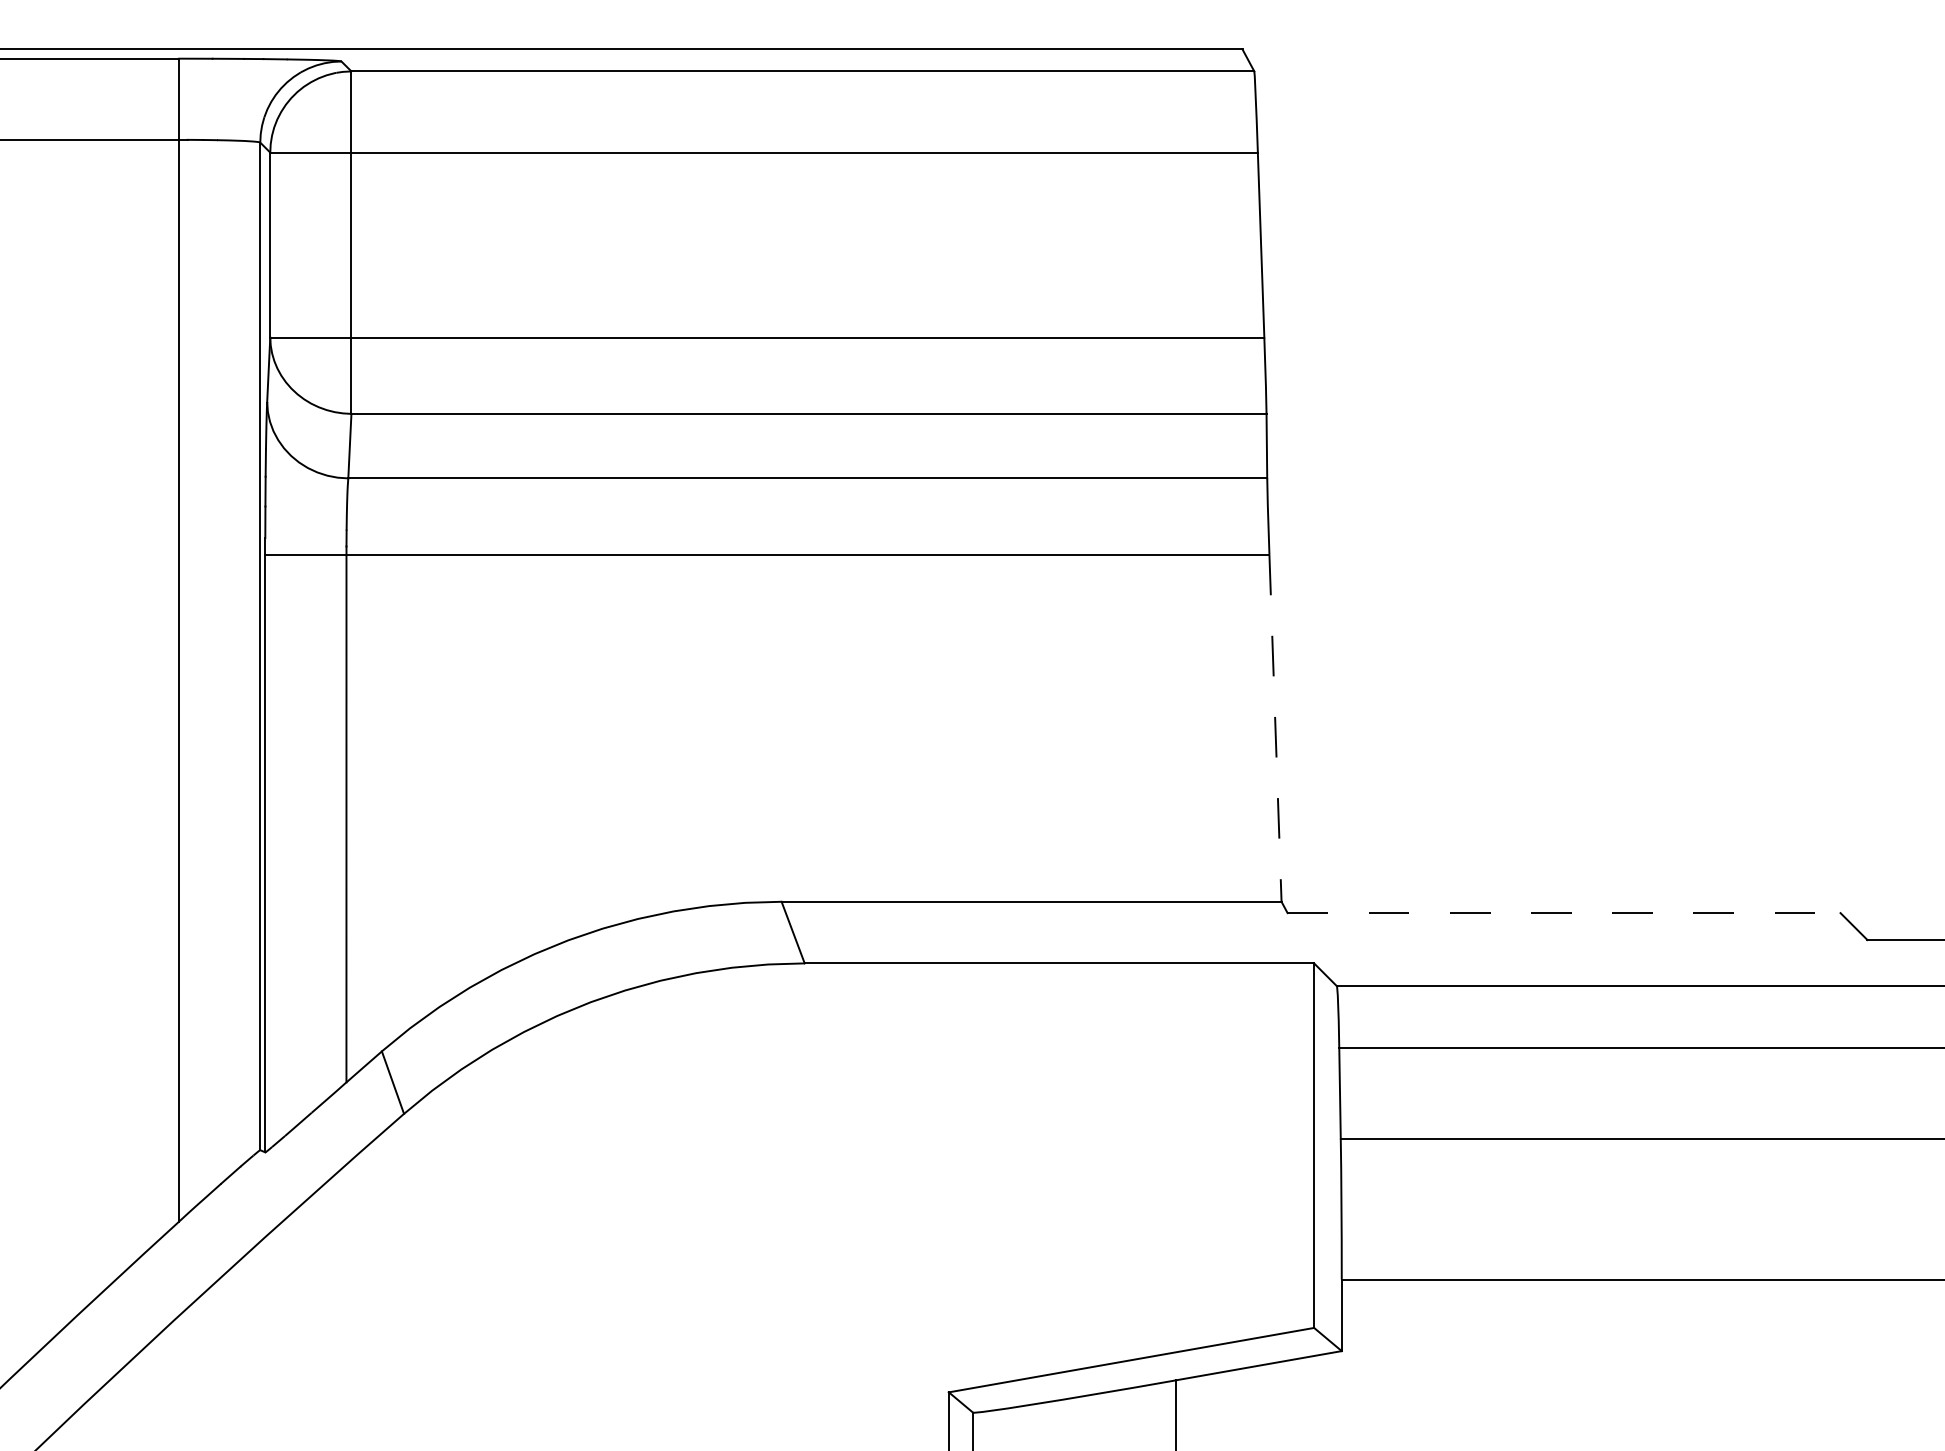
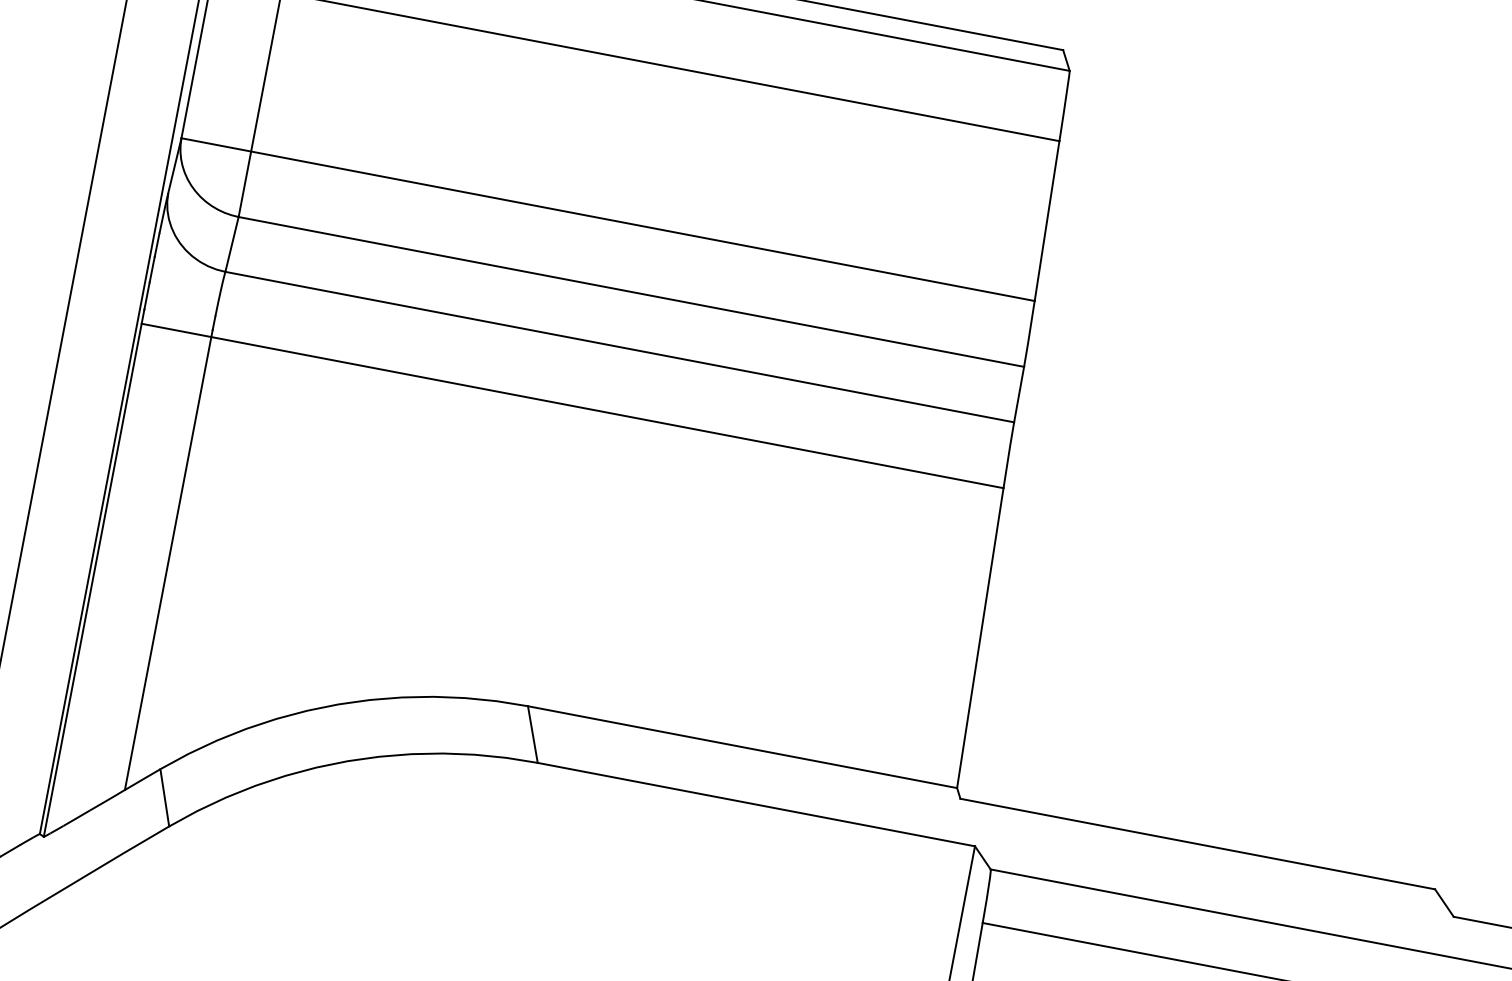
line: (1275, 728) -> (980, 638), dashed -> solid
line: (1564, 913) -> (1198, 844), dashed -> solid

